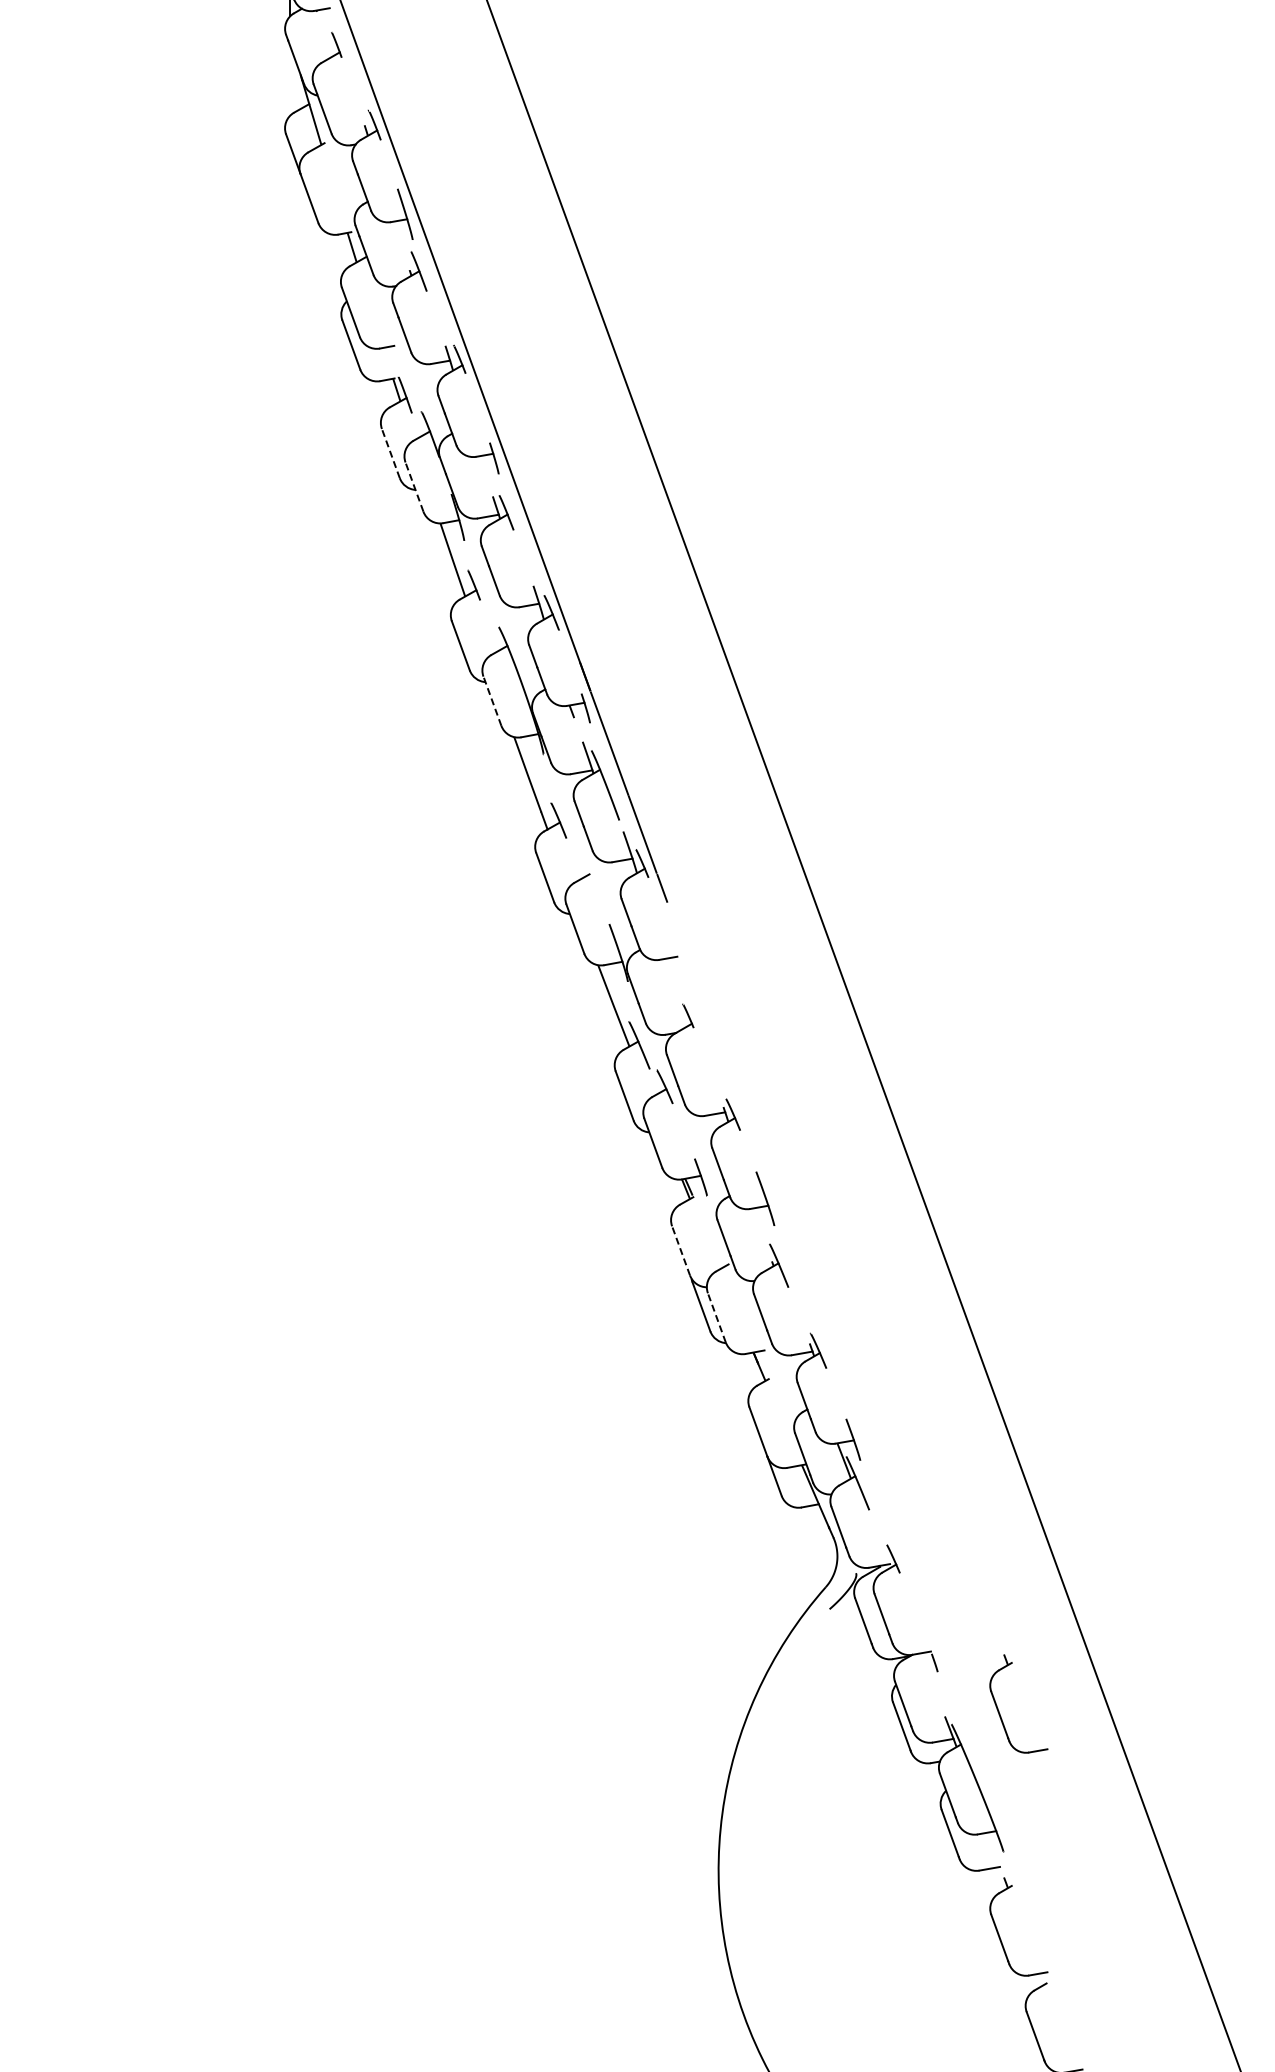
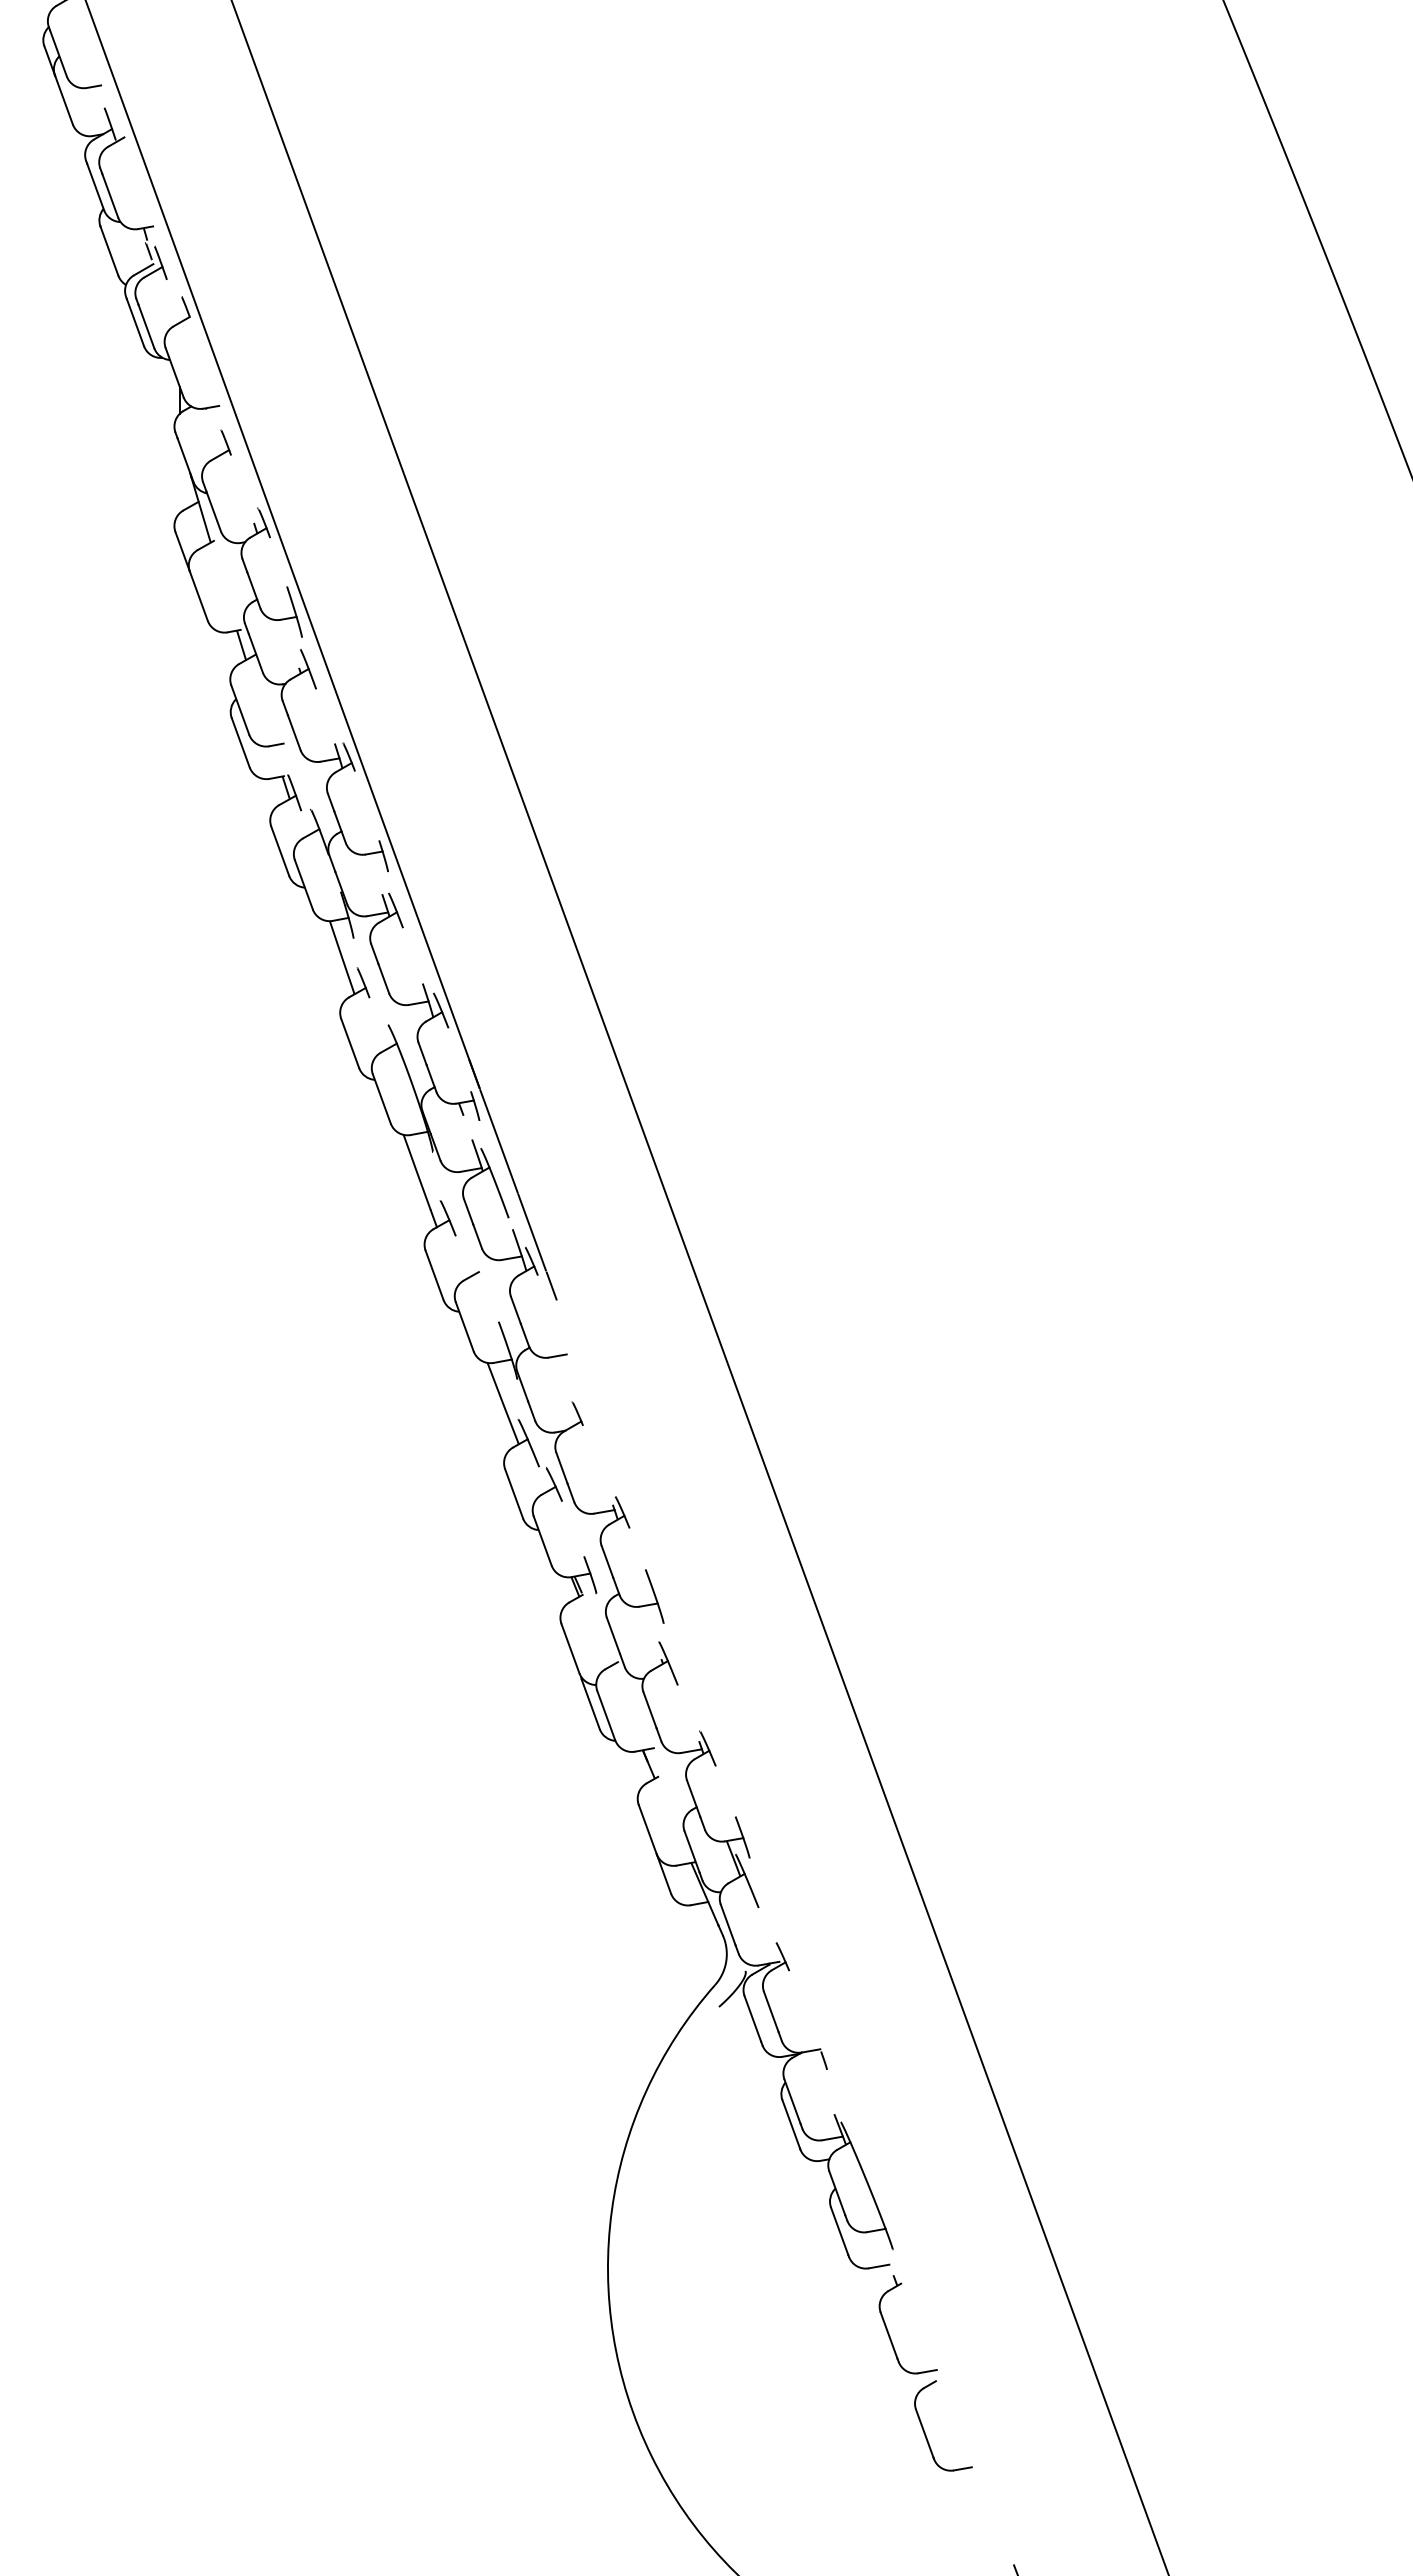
line: (391, 452) -> (280, 850), dashed -> solid
line: (414, 486) -> (303, 884), dashed -> solid
line: (492, 700) -> (381, 1098), dashed -> solid
line: (681, 1250) -> (570, 1648), dashed -> solid
line: (717, 1317) -> (606, 1715), dashed -> solid
part: (999, 1709) -> (888, 2107), removed

